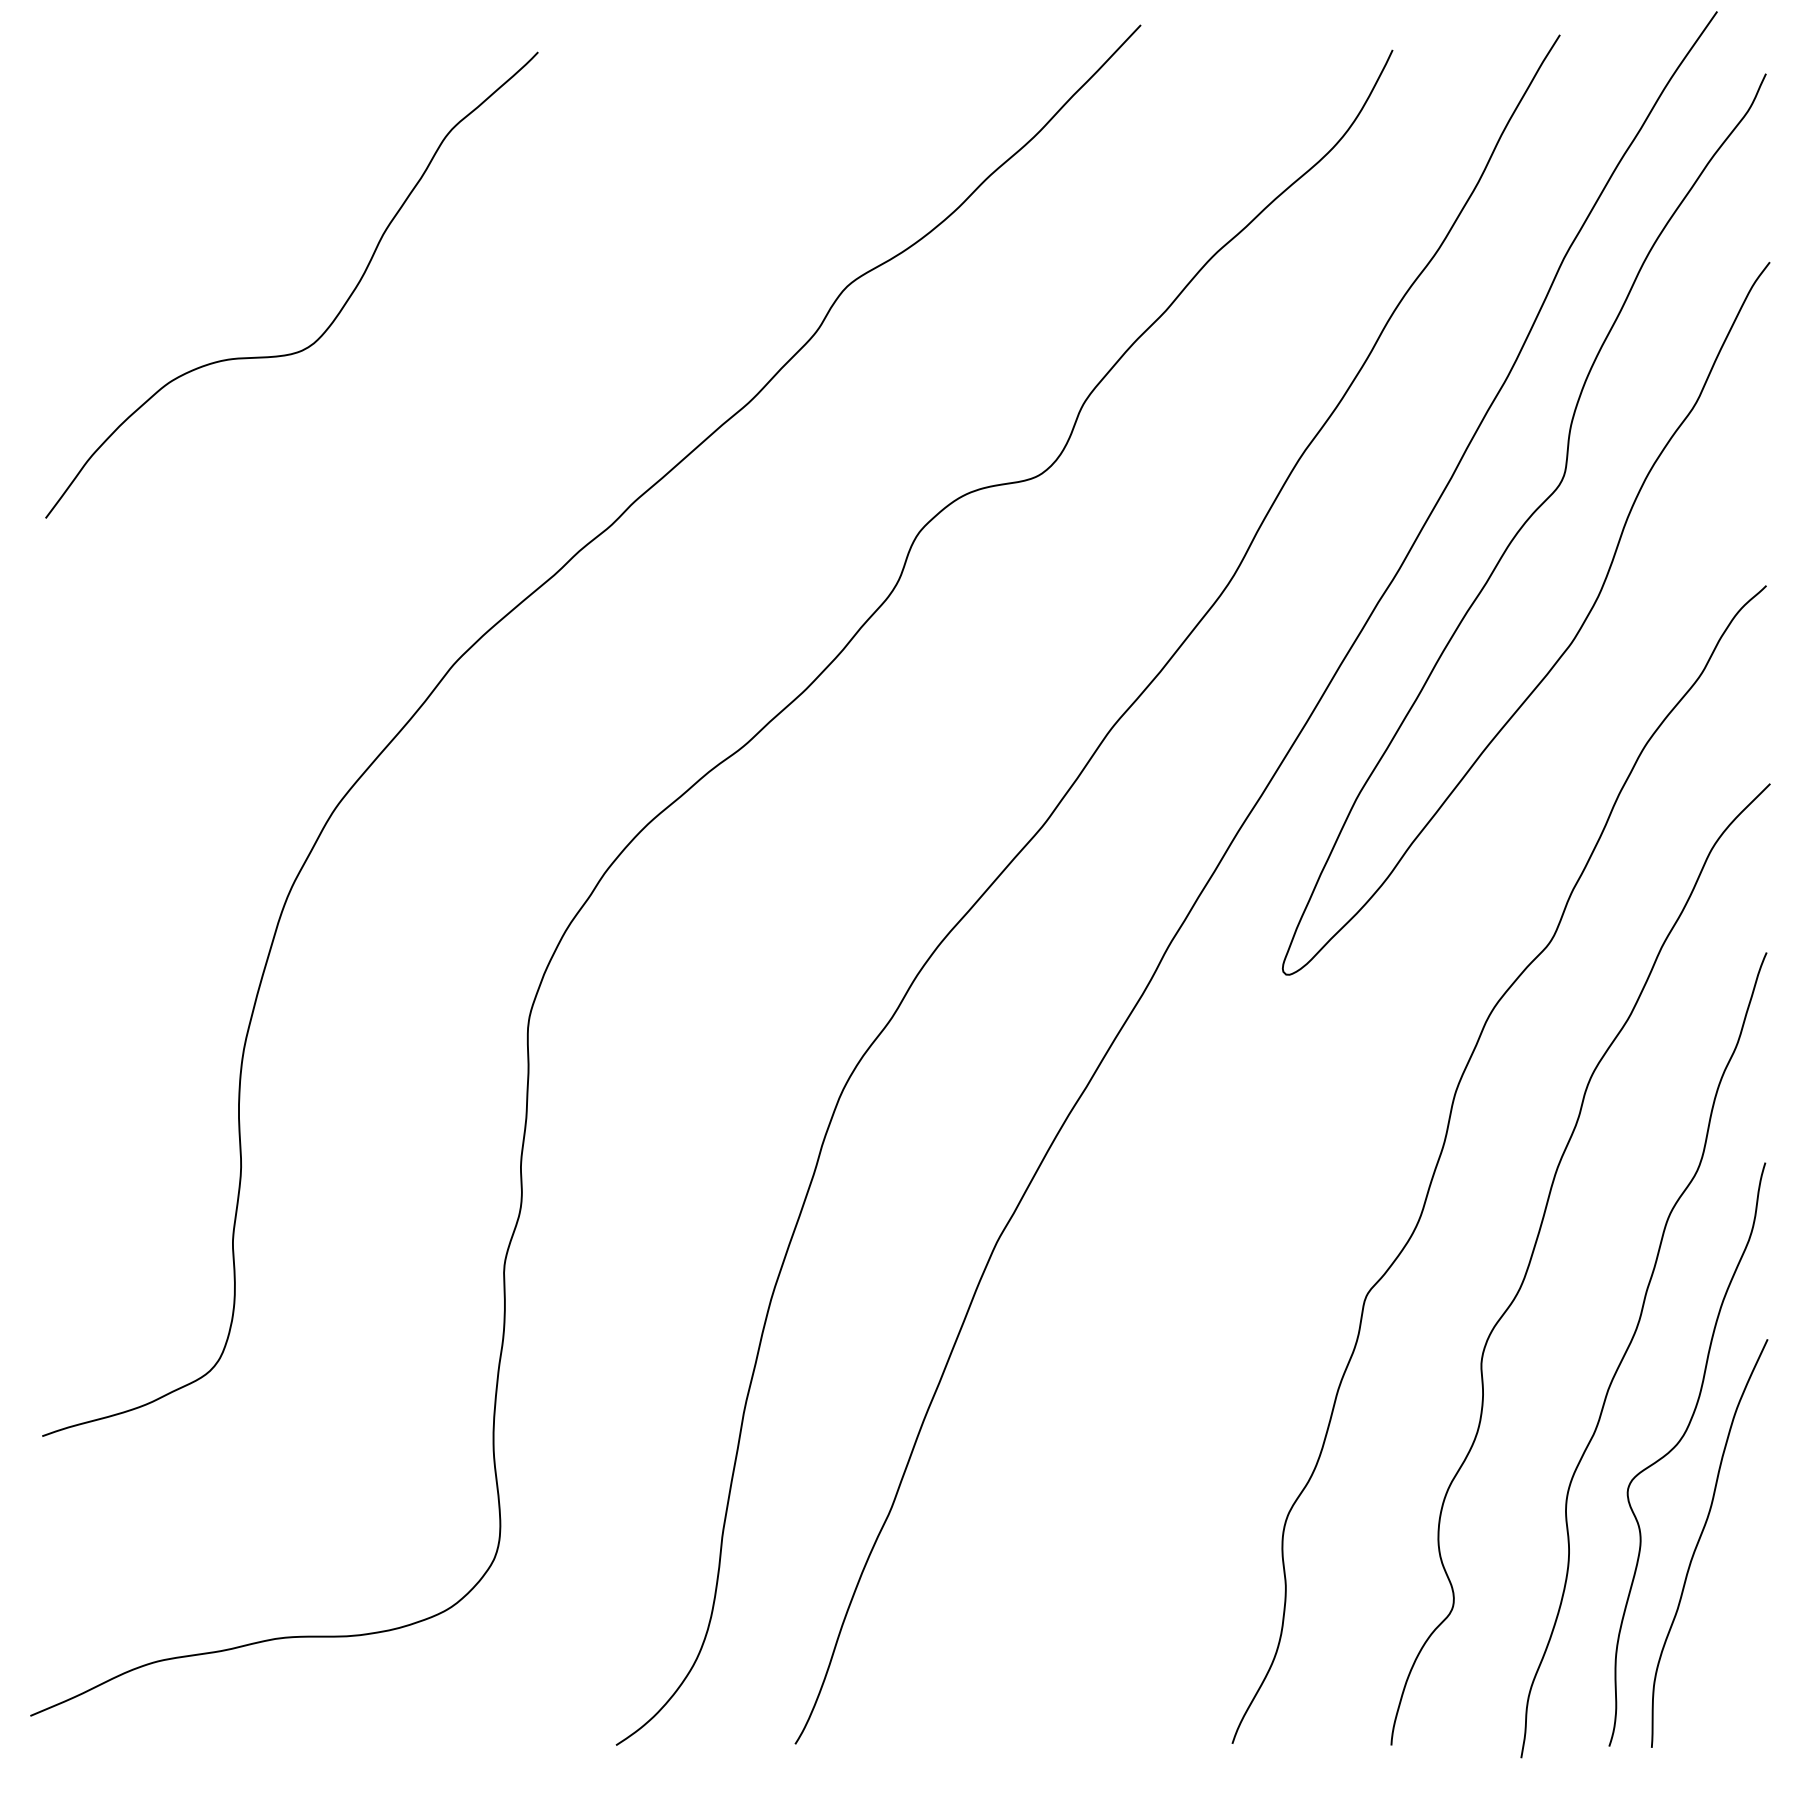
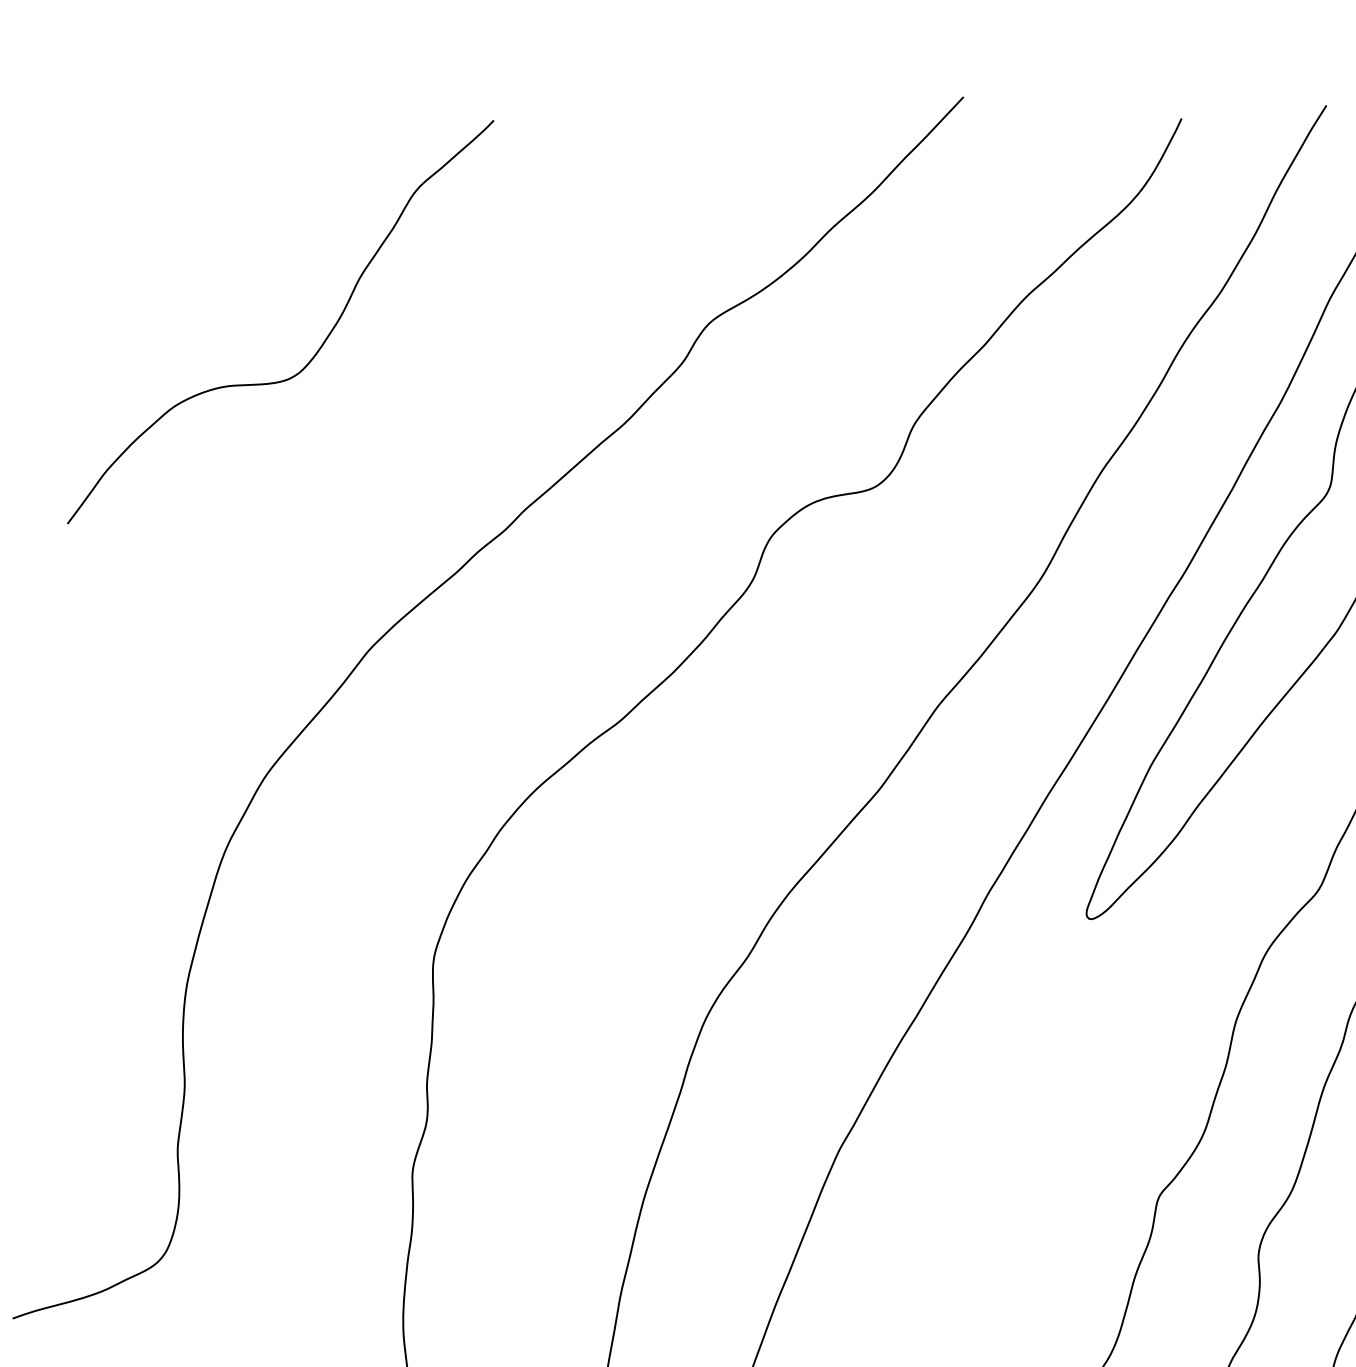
curve: (337, 313) -> (320, 346), moved

